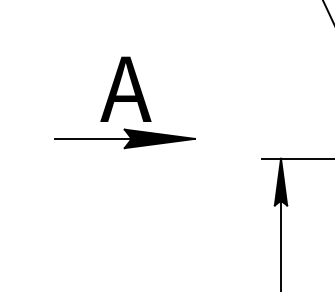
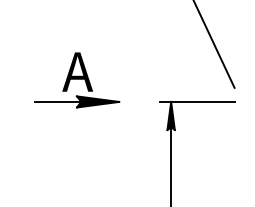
part: (125, 103) -> (77, 80), moved

